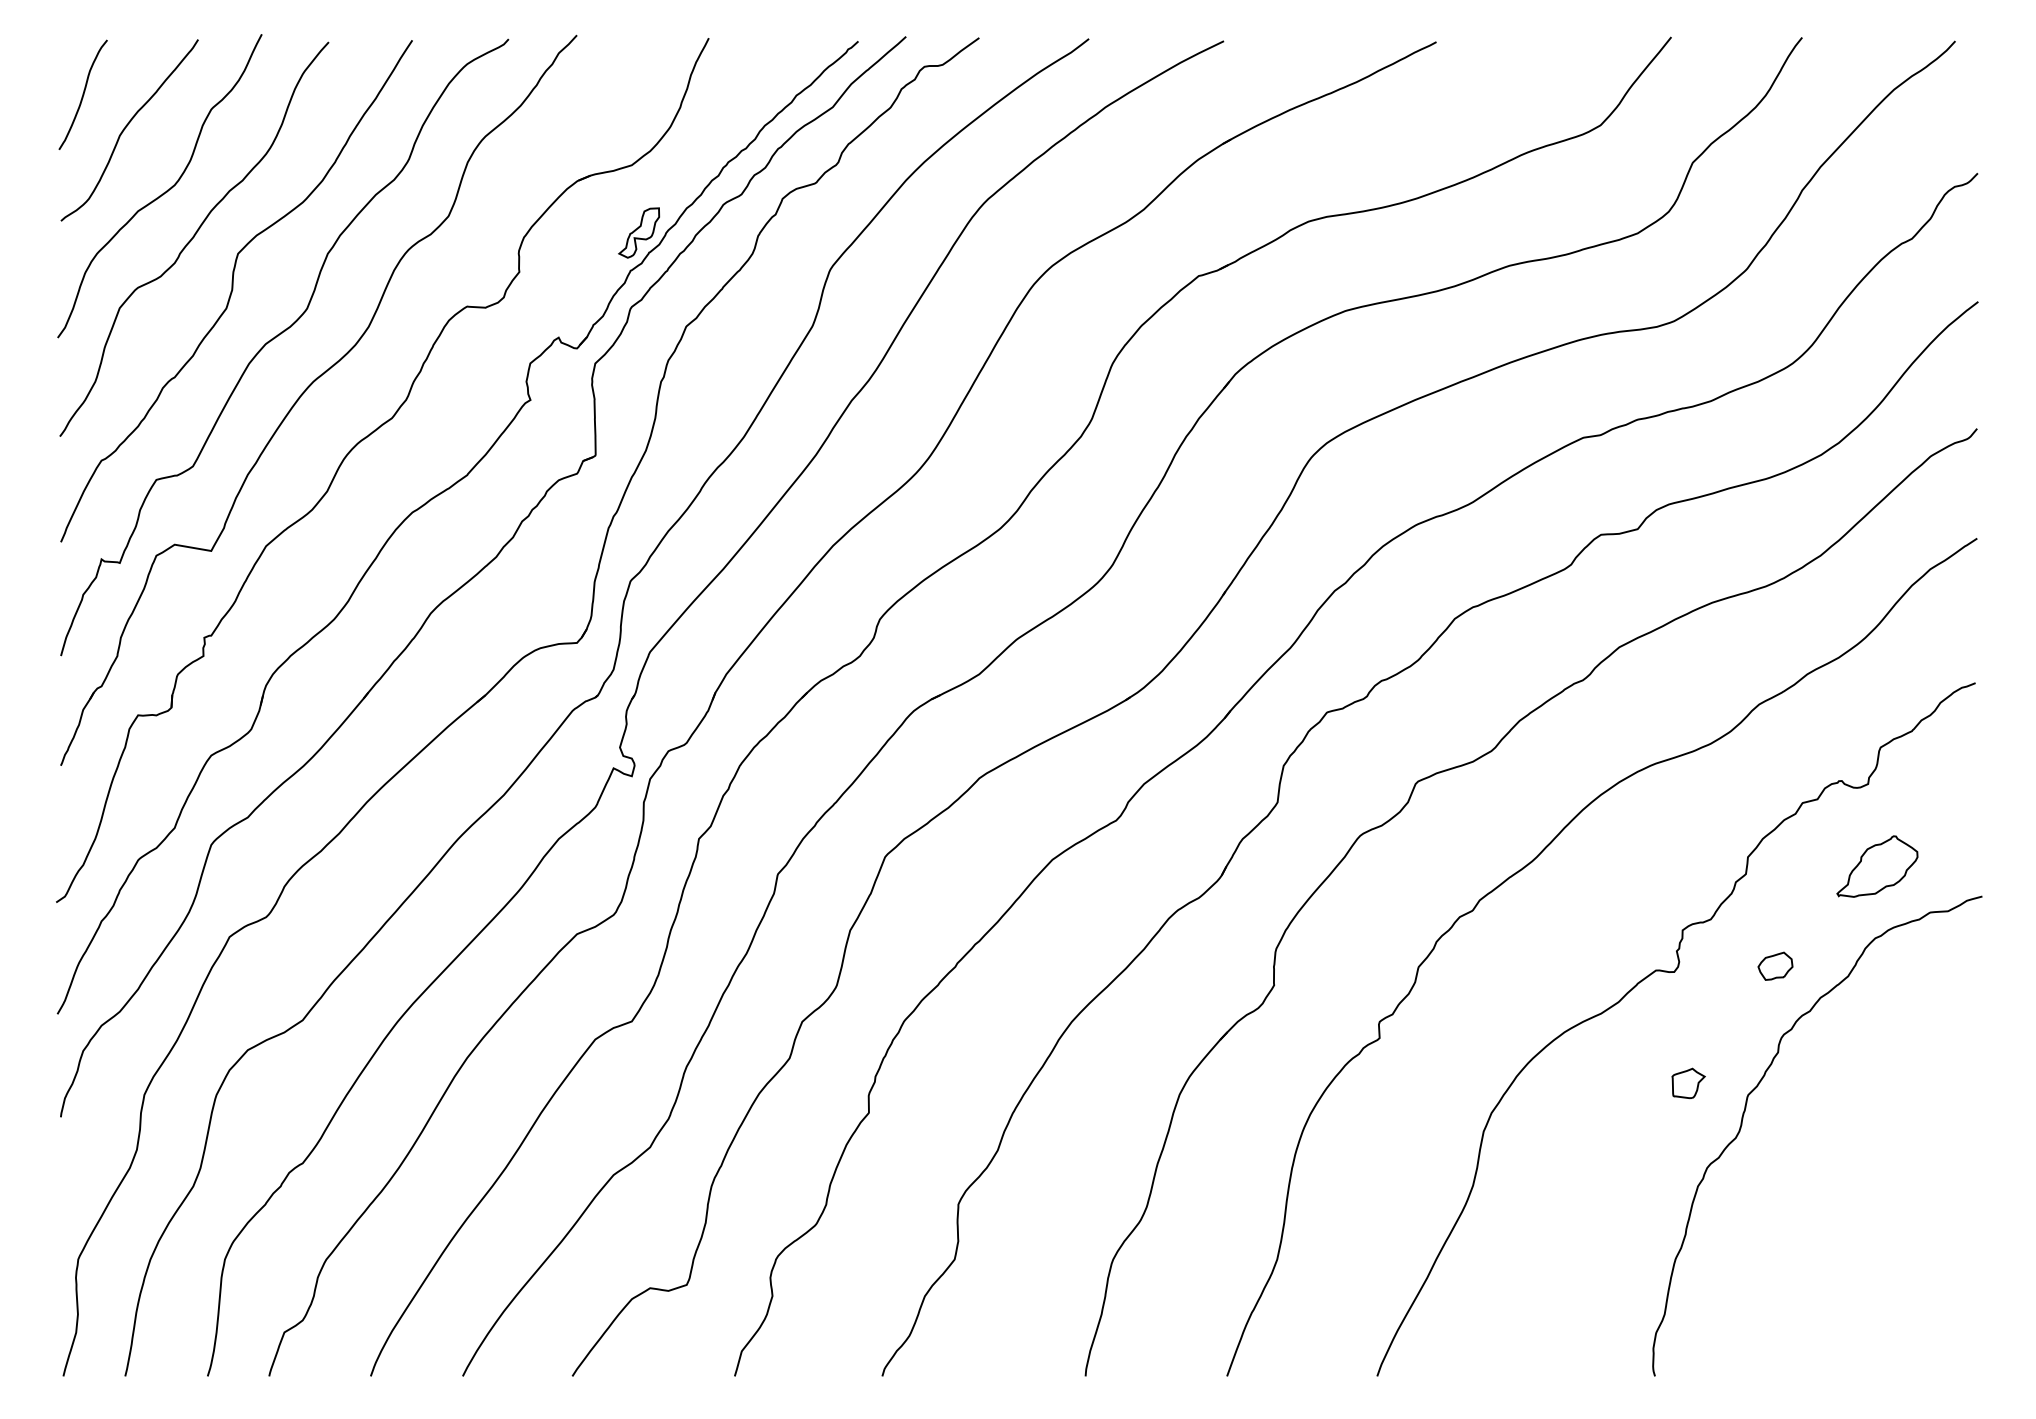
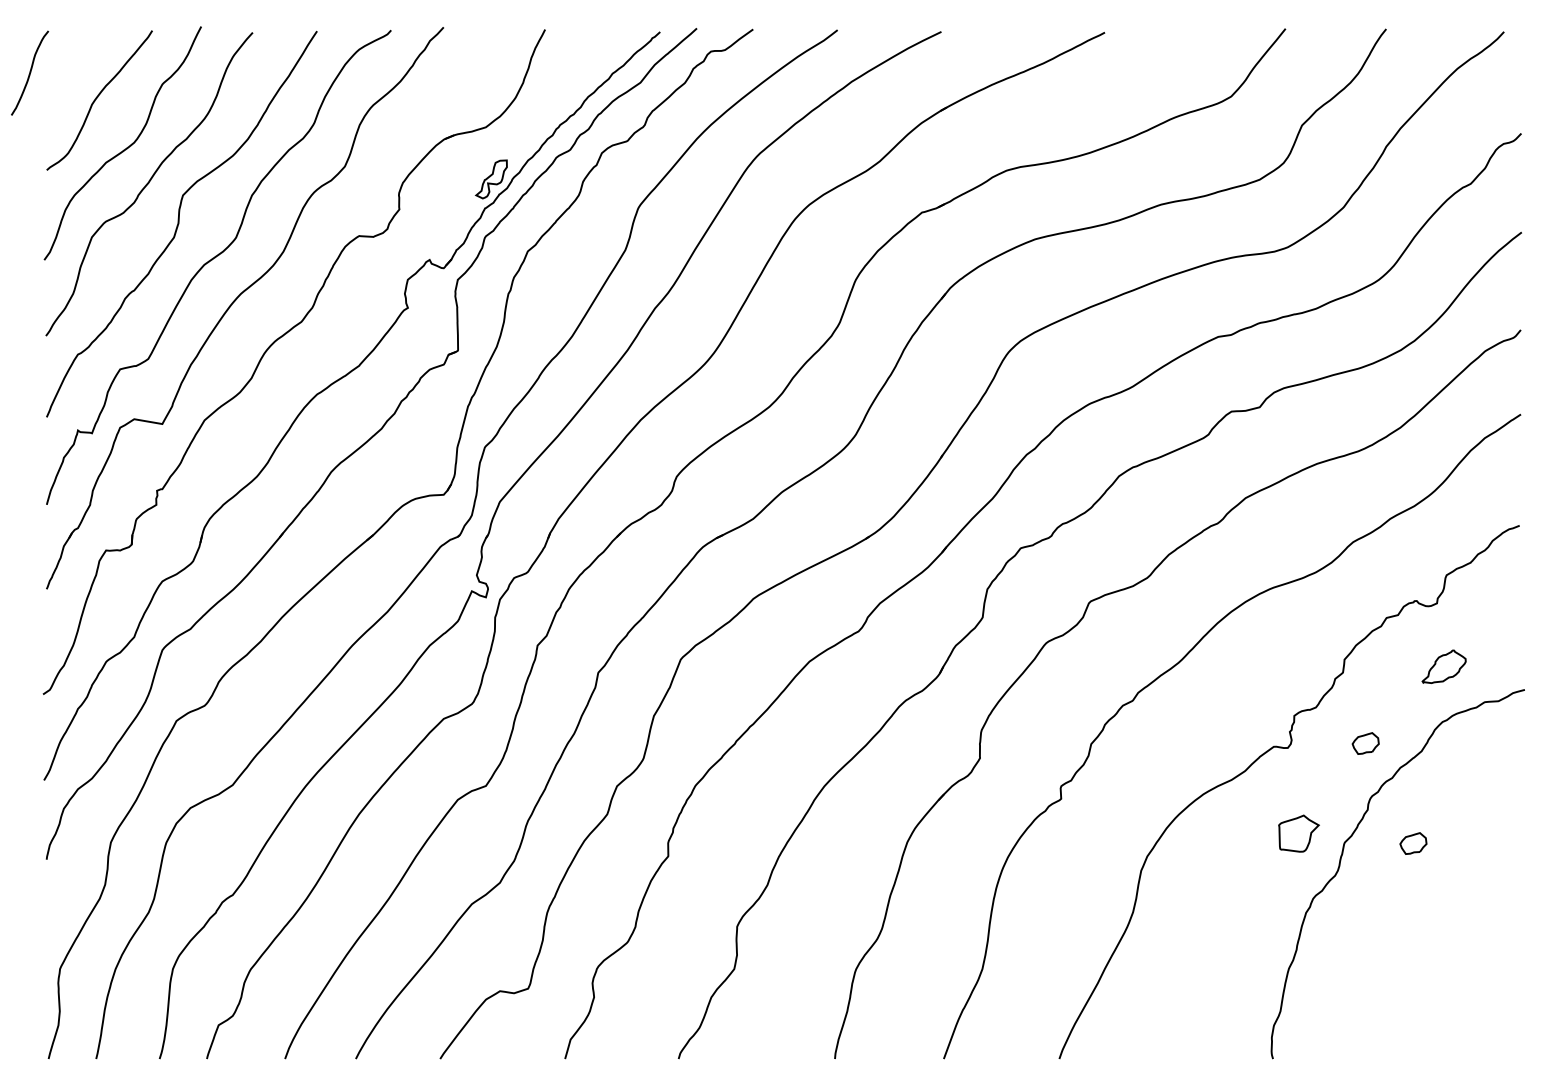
curve: (82, 94) -> (29, 72), moved
part: (1877, 866) -> (1444, 666), size x0.7
part: (1688, 1083) -> (1298, 833), size x1.6
part: (1837, 1095) -> (1413, 842), added

